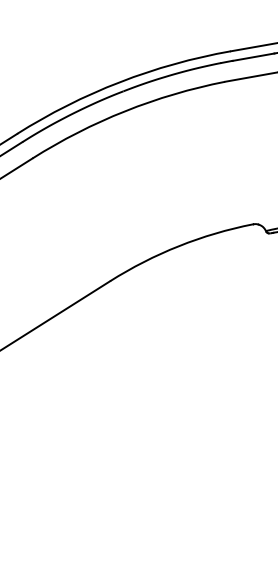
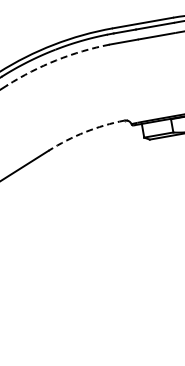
arc: (125, 111) -> (56, 60), solid -> dashed
arc: (179, 246) -> (85, 132), solid -> dashed

